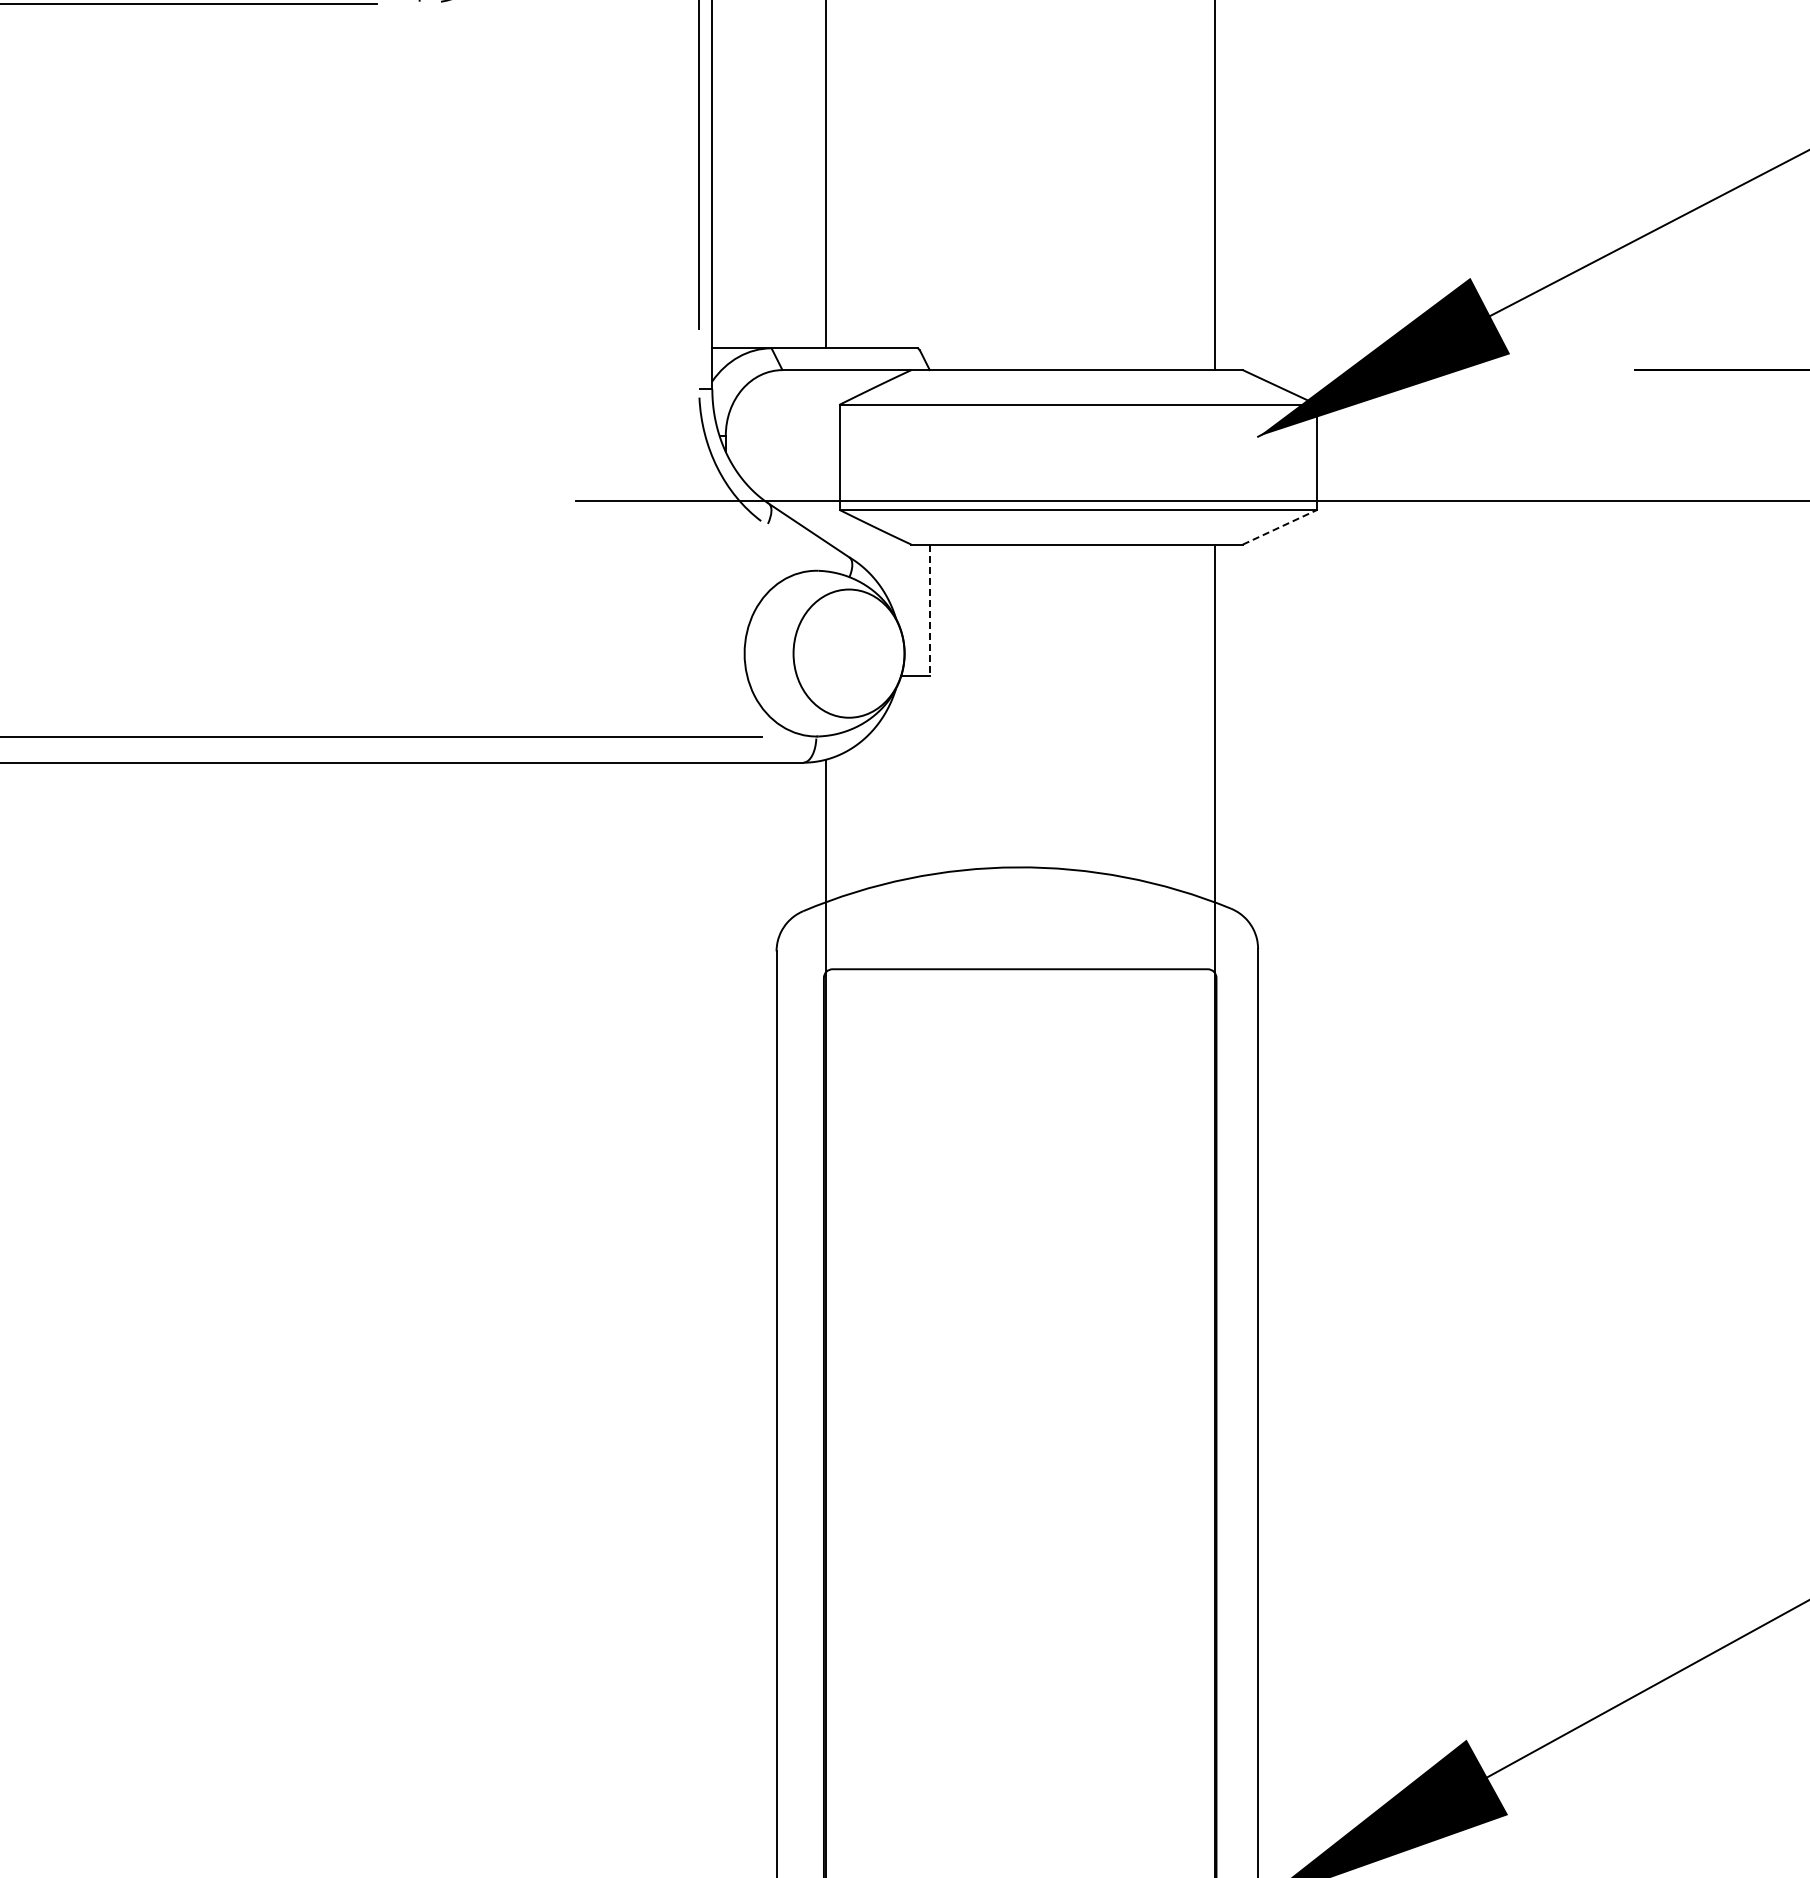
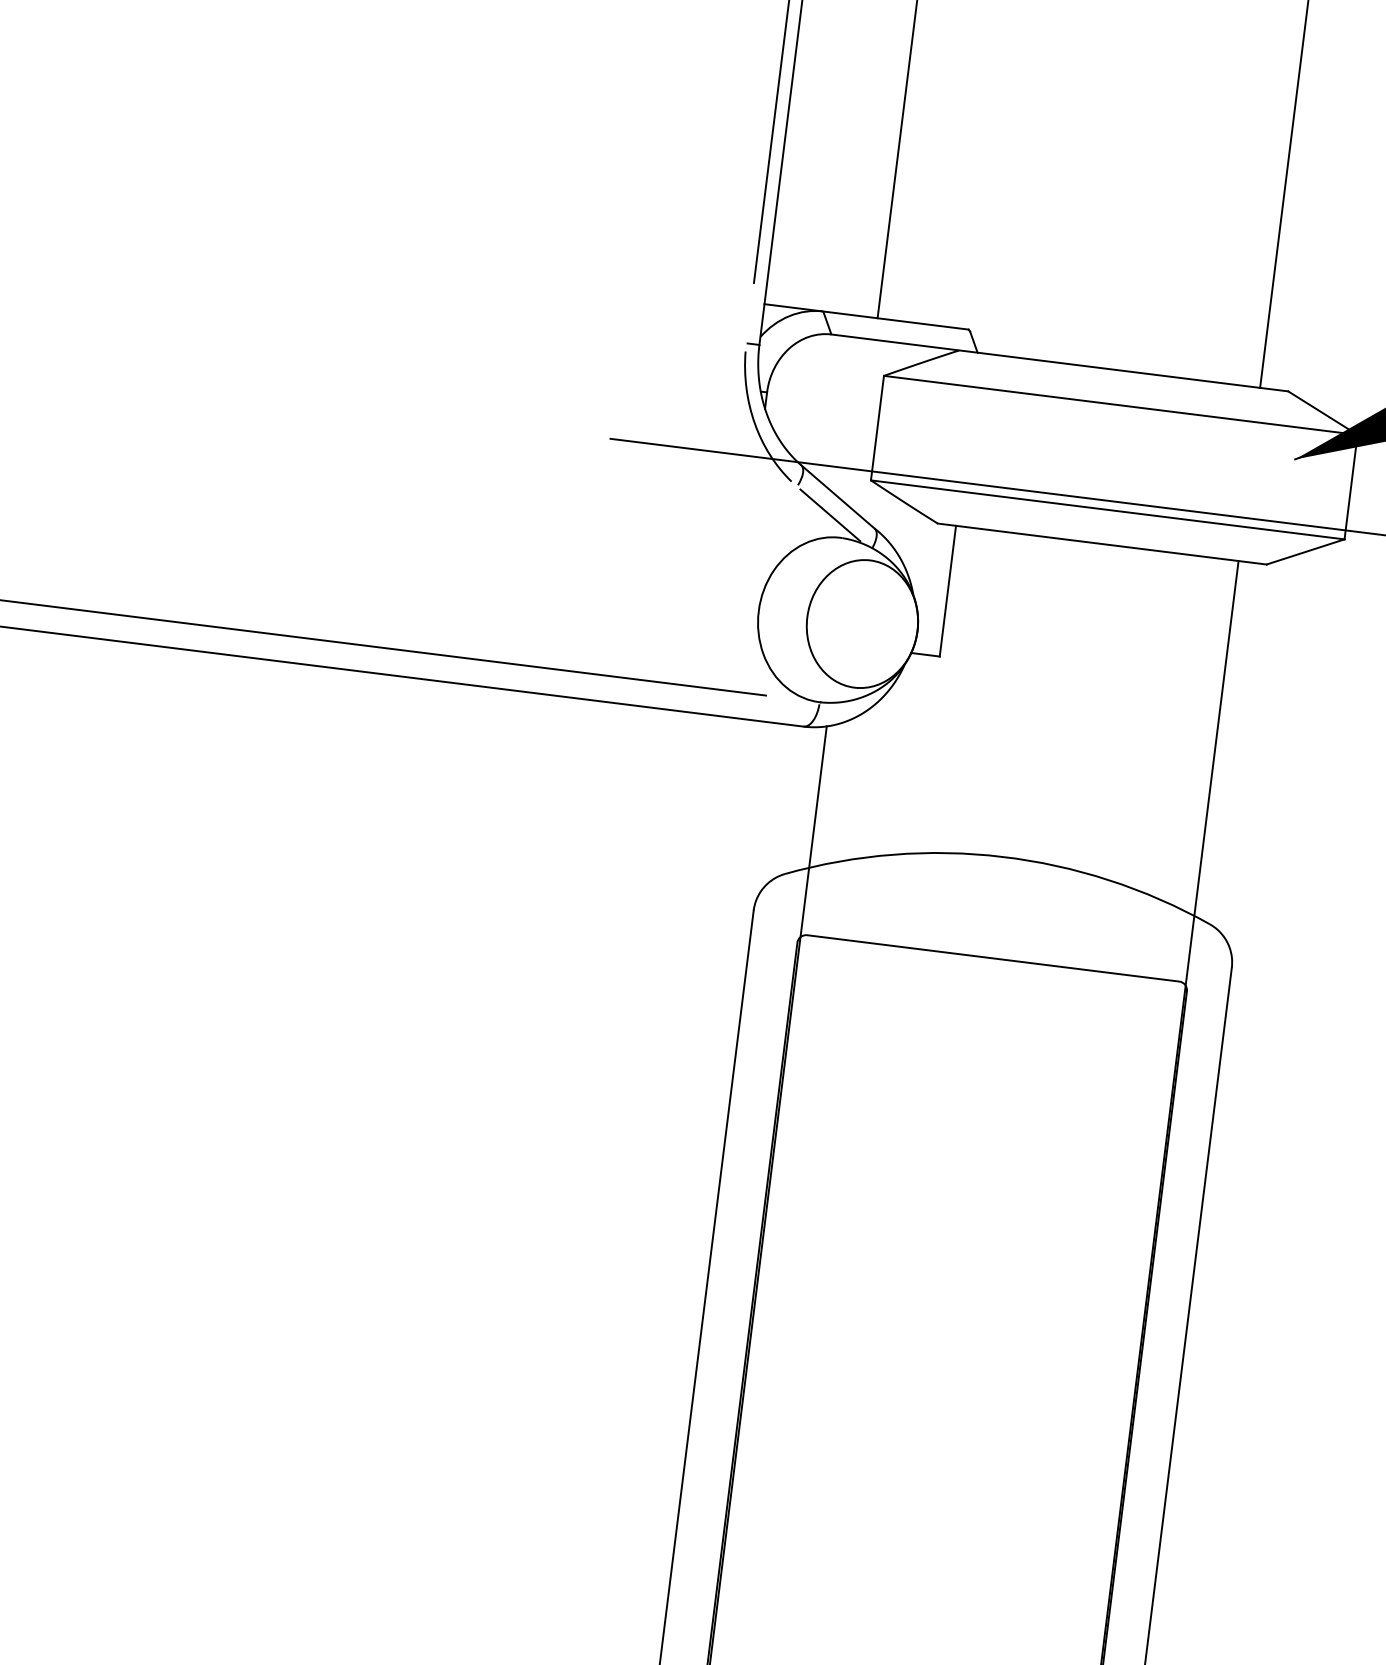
line: (1279, 527) -> (1305, 552), dashed -> solid
line: (803, 549) -> (830, 515), added
line: (929, 610) -> (947, 591), dashed -> solid

